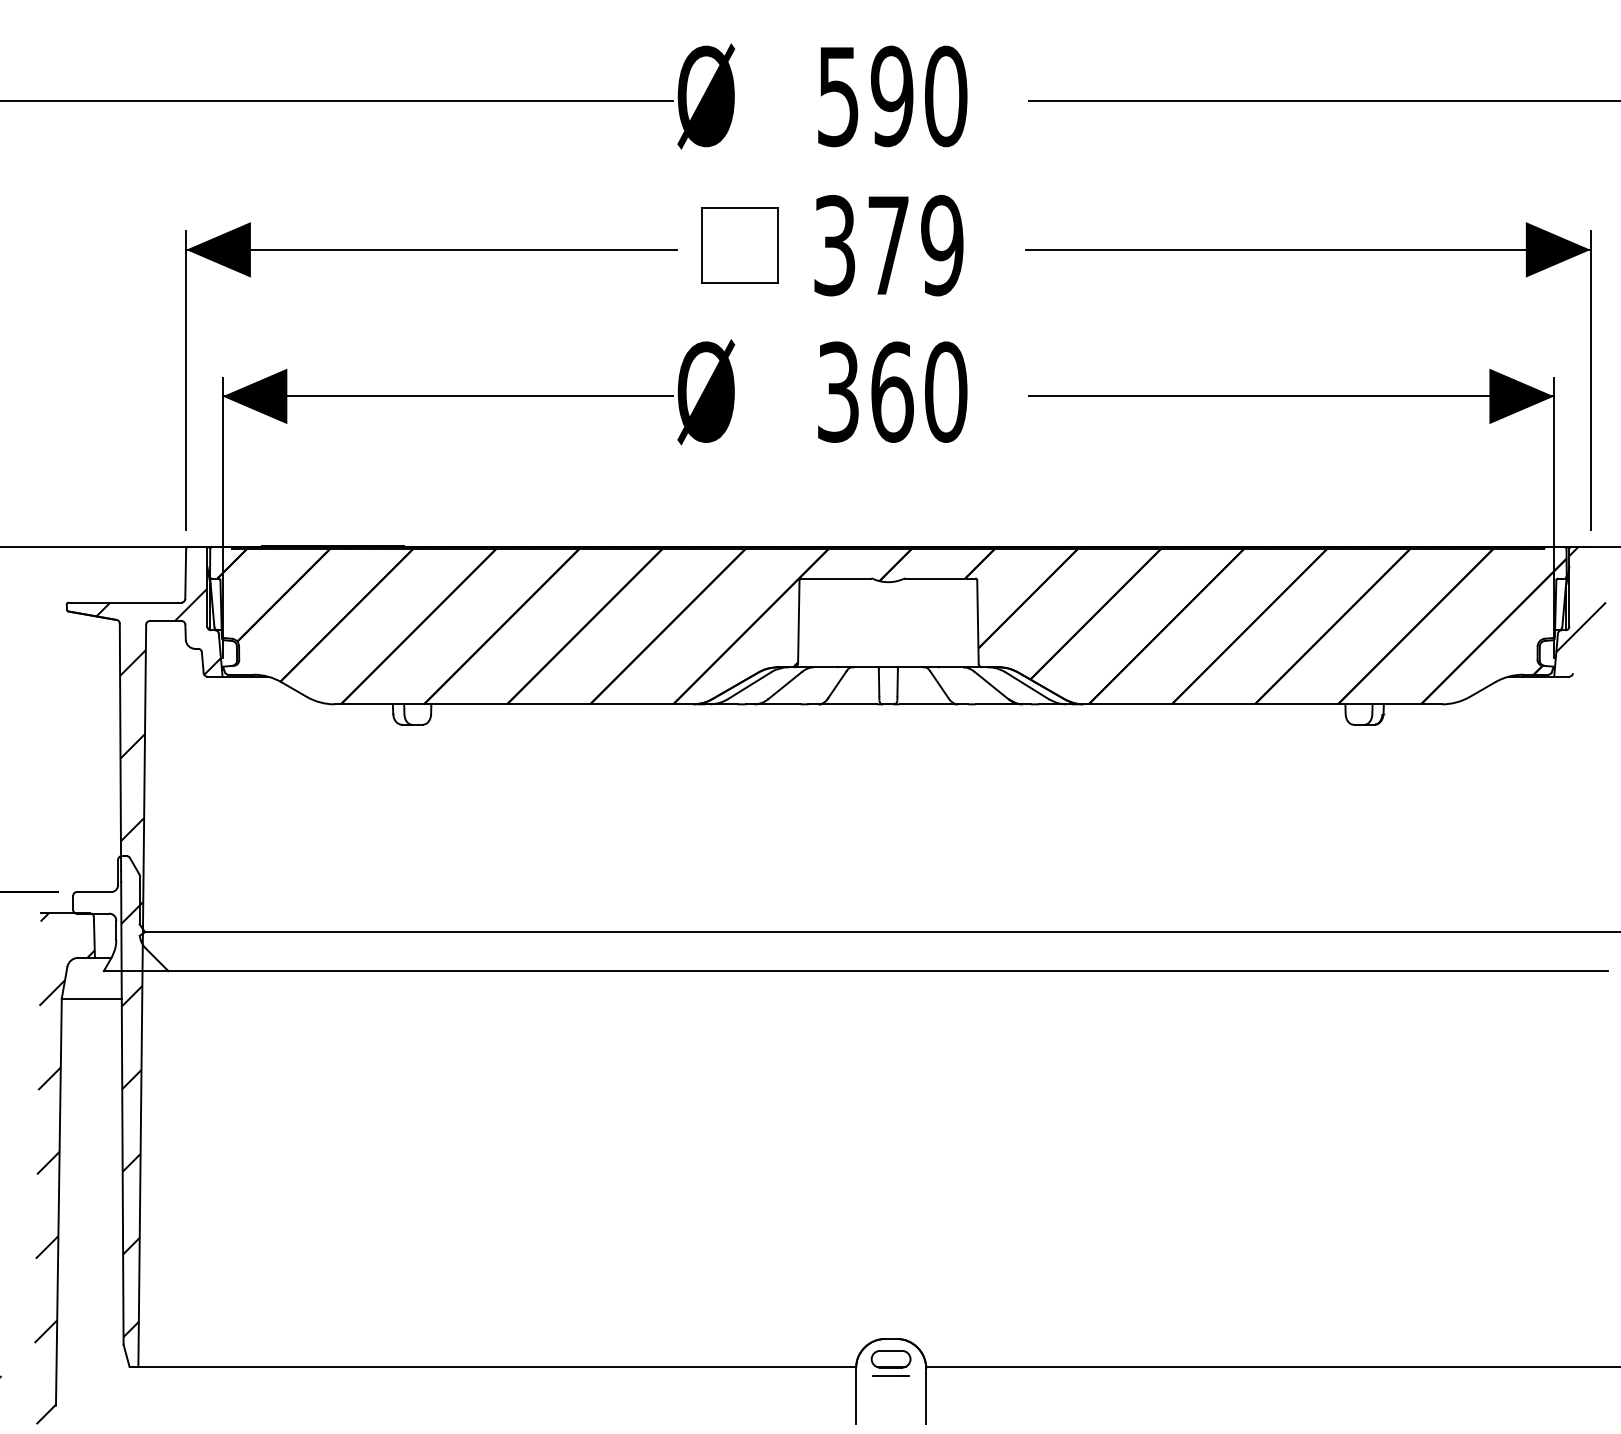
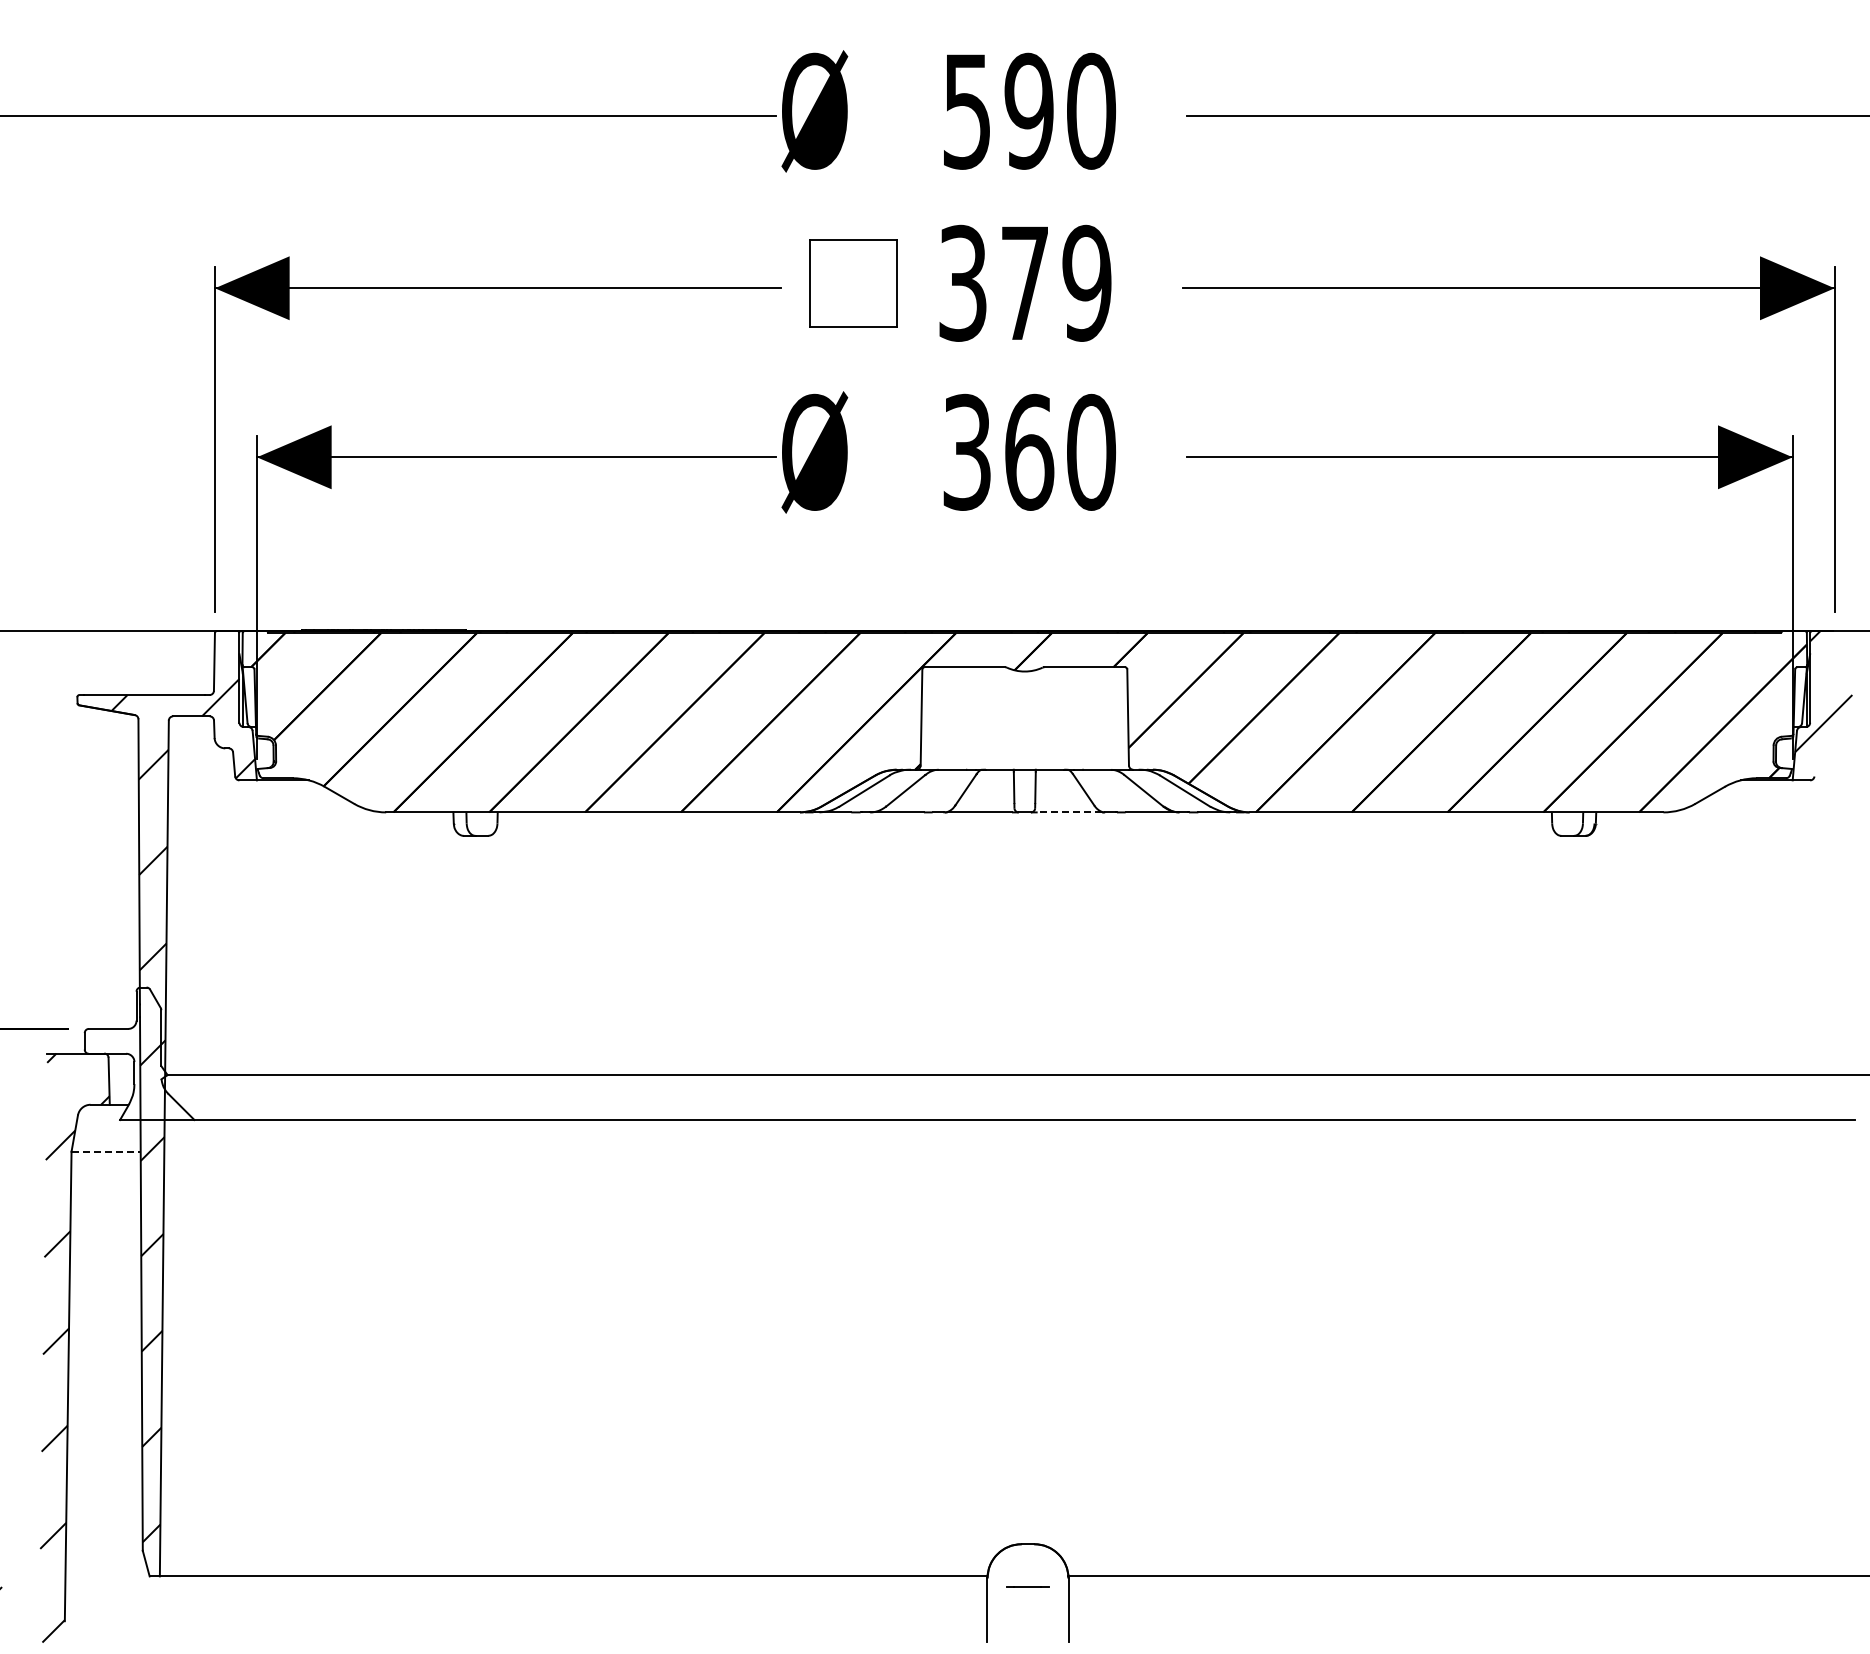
line: (927, 704) -> (1069, 812), solid -> dashed
line: (92, 998) -> (106, 1151), solid -> dashed
part: (890, 1359) -> (1027, 1567), removed

